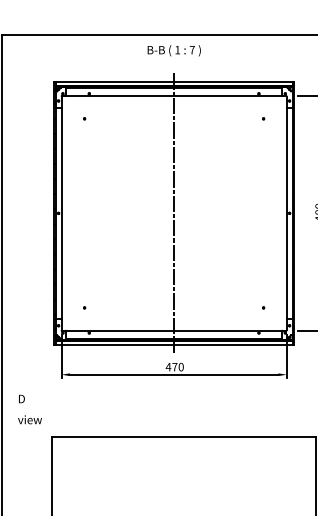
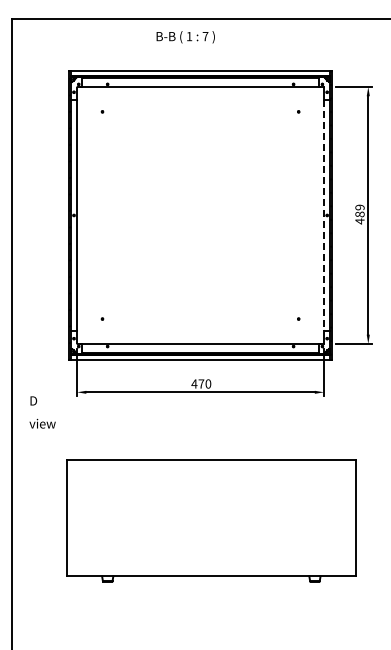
text: (174, 50) -> (185, 37), moved
line: (174, 213) -> (200, 215), removed
line: (287, 213) -> (324, 215), solid -> dashed
text: (29, 409) -> (42, 412), moved

